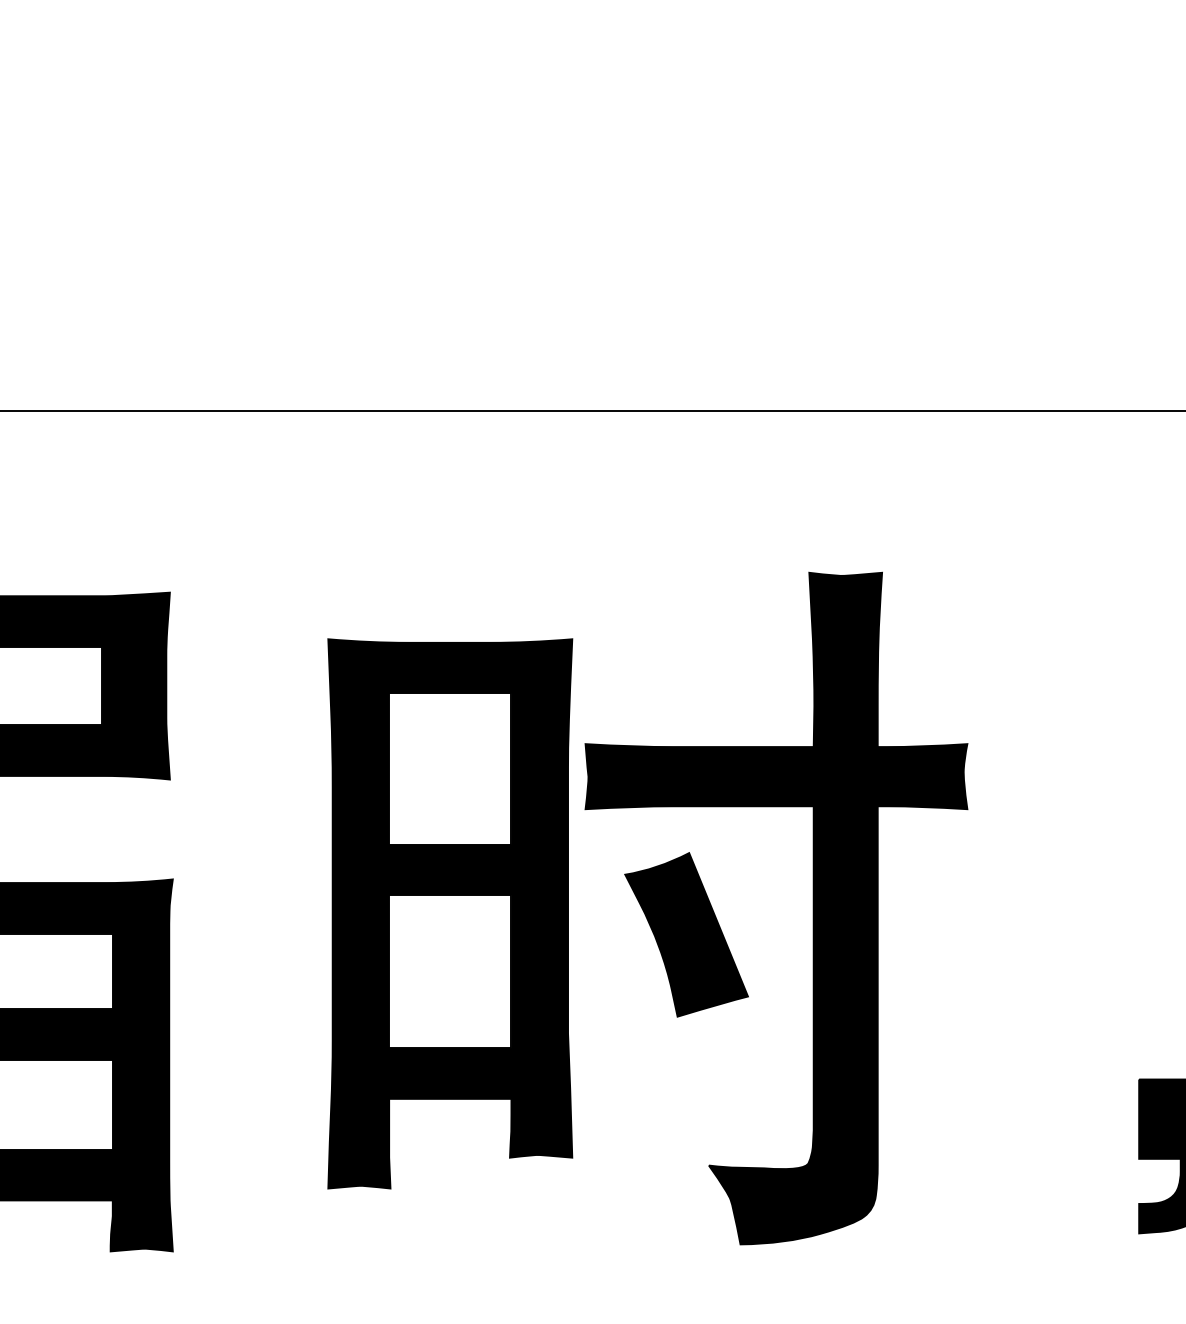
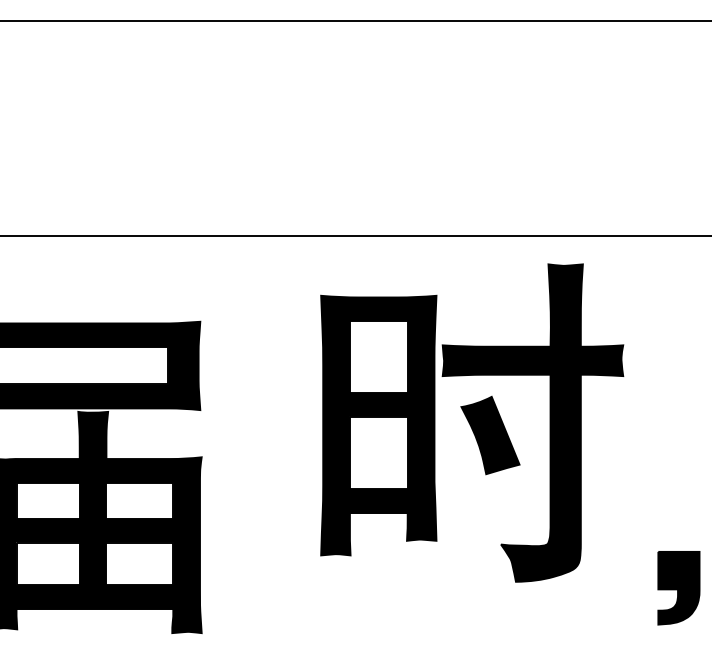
part: (648, 907) -> (472, 422), moved

